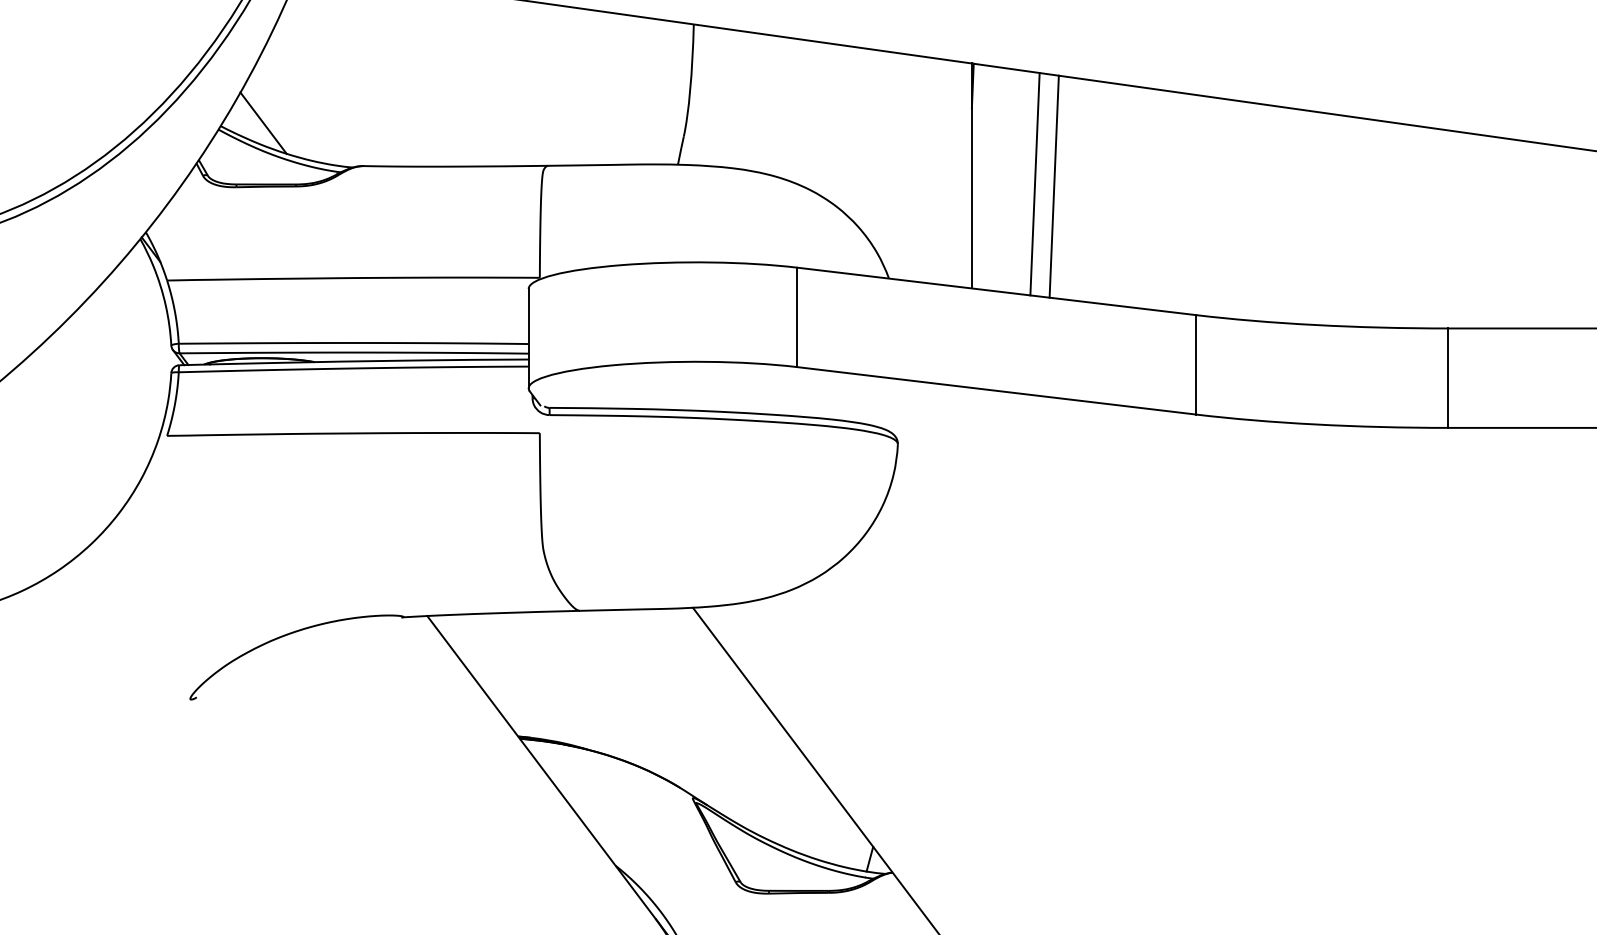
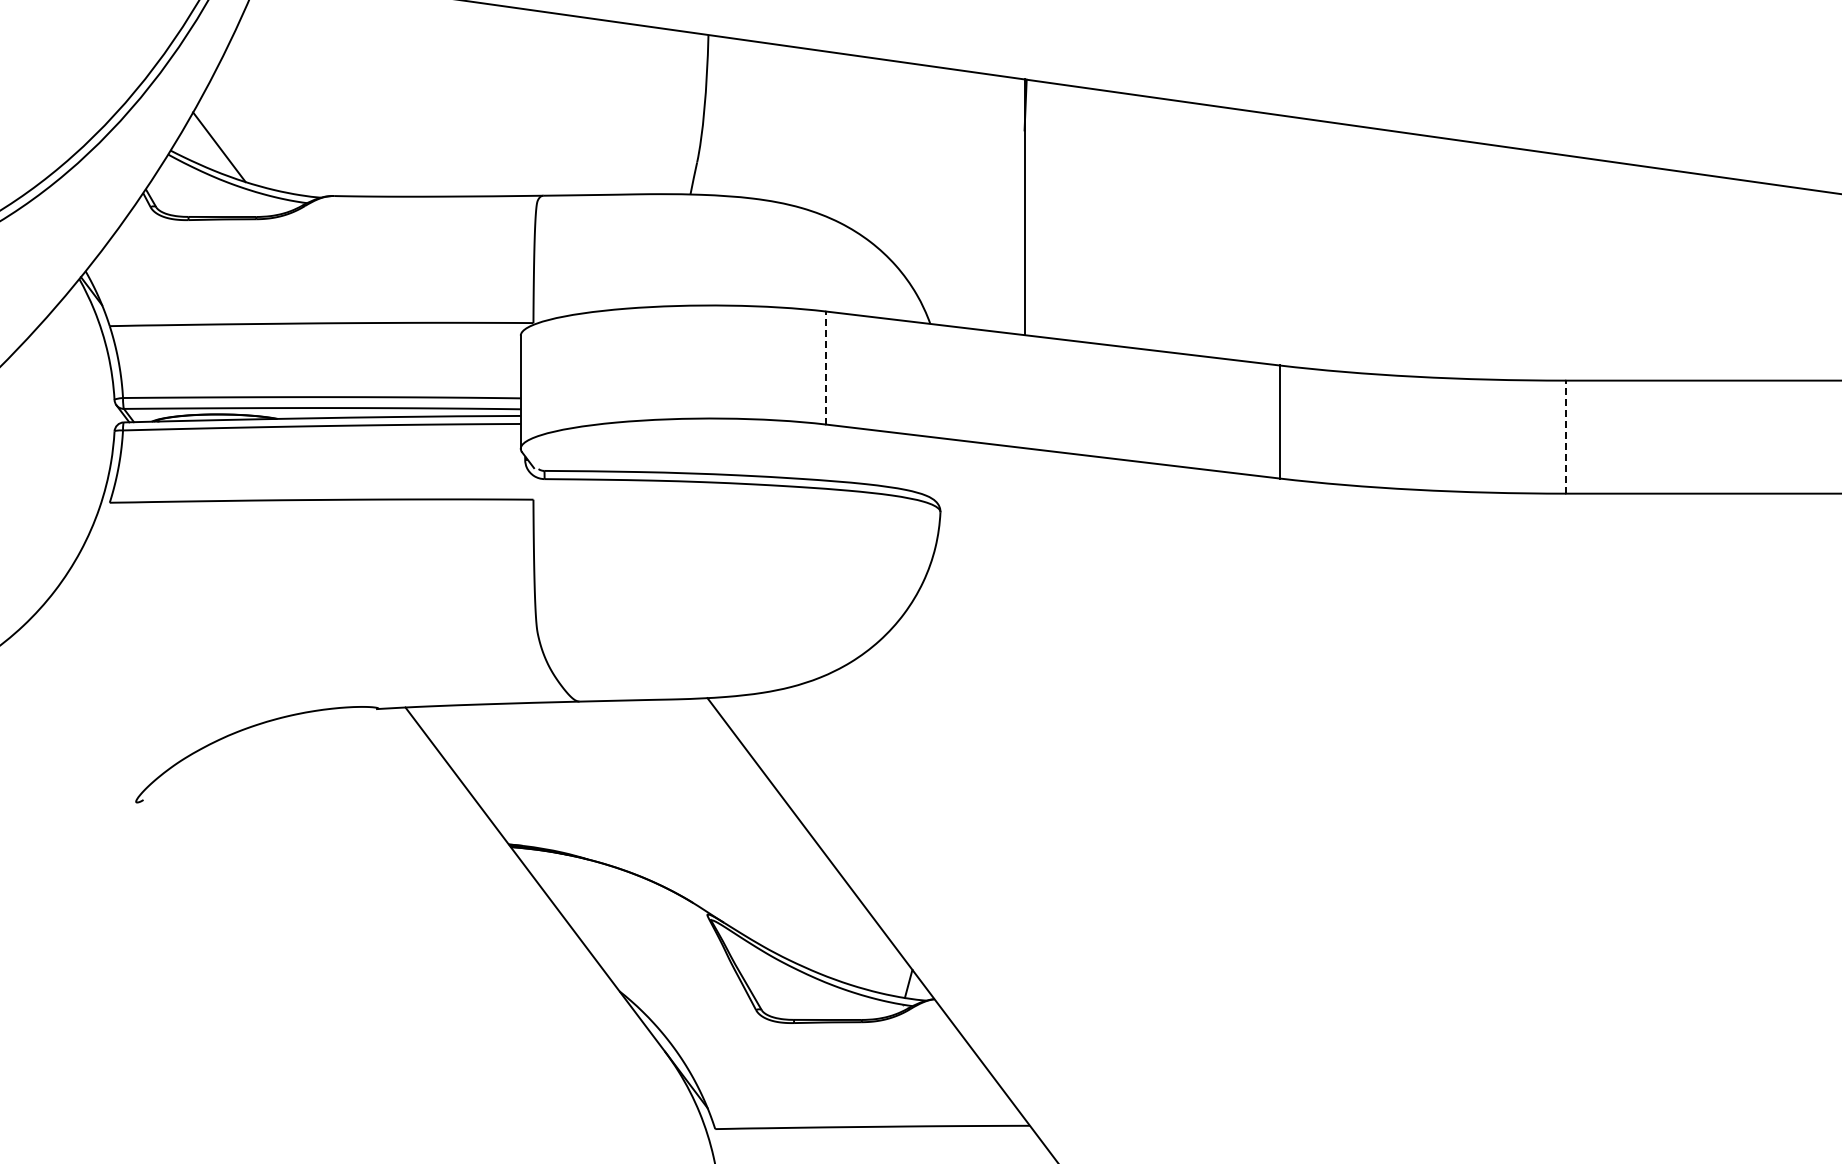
line: (1035, 184) -> (1096, 216), removed
line: (1053, 186) -> (1117, 219), removed
line: (797, 317) -> (826, 368), solid -> dashed
line: (1448, 378) -> (1566, 437), solid -> dashed

